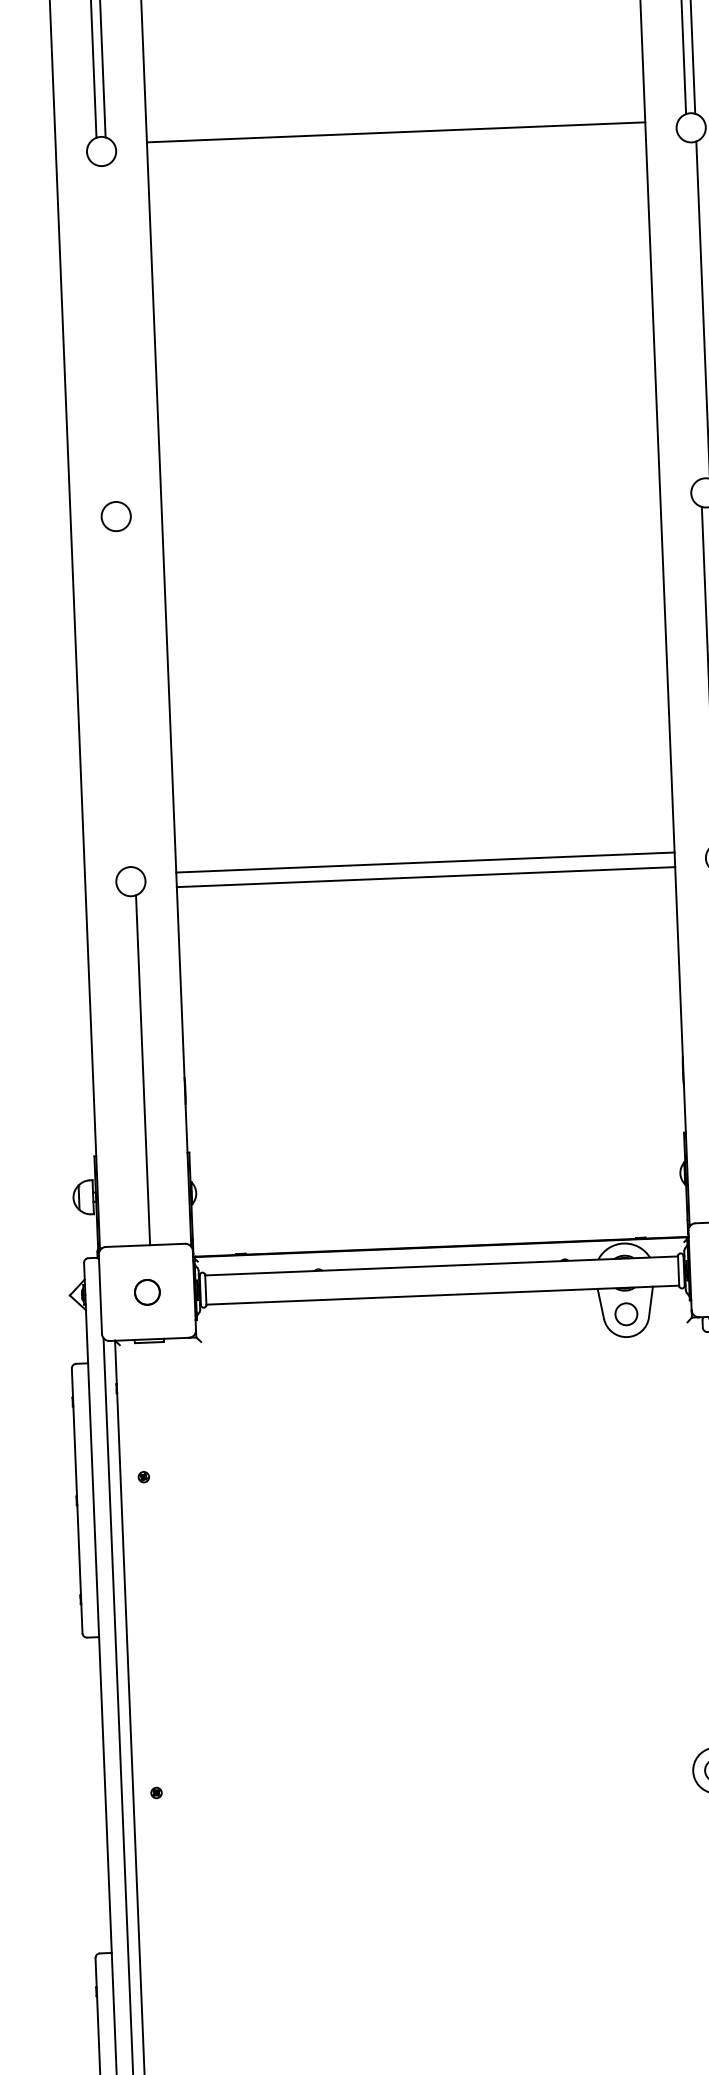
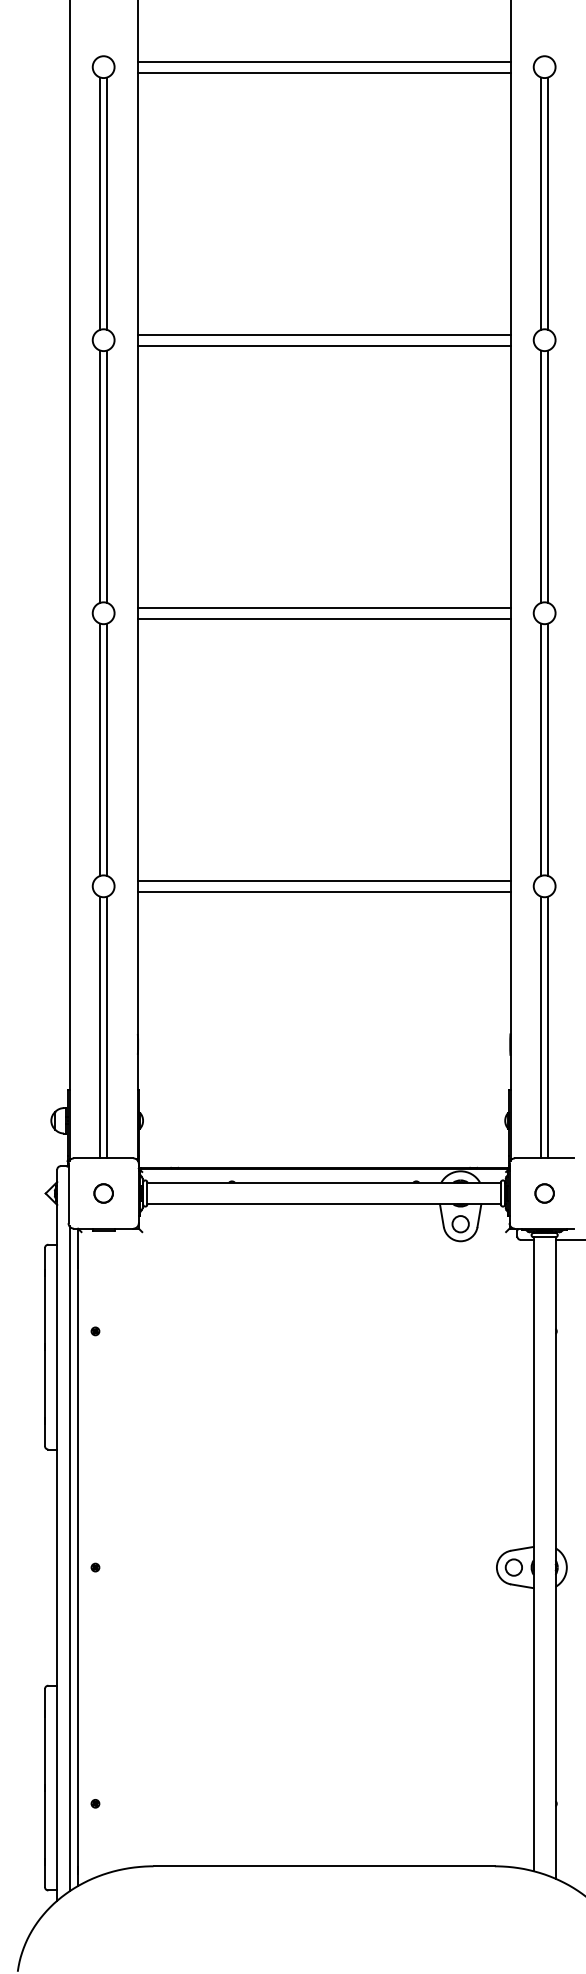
line: (395, 146) -> (323, 345), added
line: (694, 310) -> (541, 476), added
line: (104, 333) -> (100, 476), added
line: (114, 333) -> (107, 476), added
line: (409, 497) -> (323, 607), added
line: (410, 511) -> (323, 618), added
line: (119, 698) -> (100, 749), added
line: (128, 698) -> (107, 749), added
line: (134, 1070) -> (100, 1027), added

